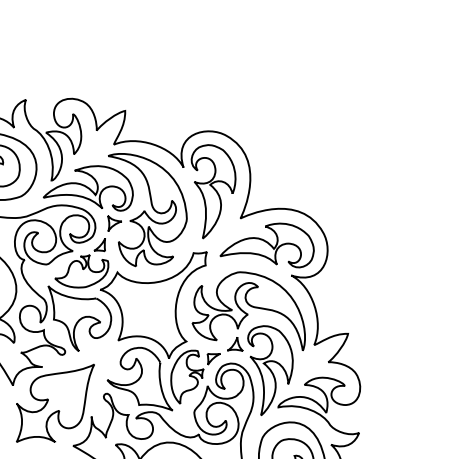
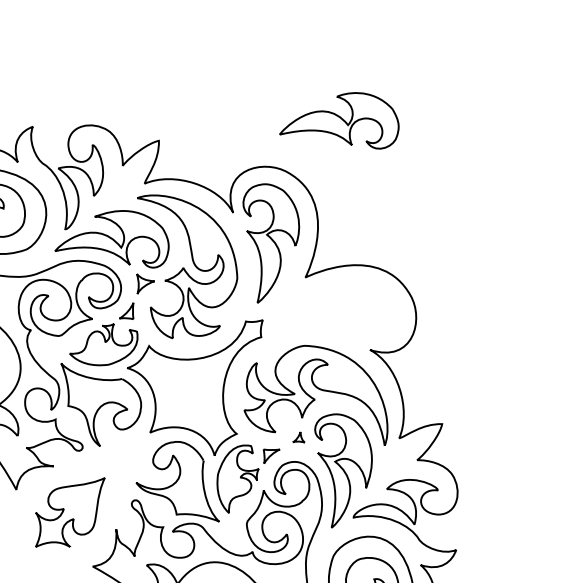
part: (267, 245) -> (339, 120), moved
part: (235, 344) -> (298, 437), size x0.6
part: (55, 403) -> (70, 512), size x0.7

